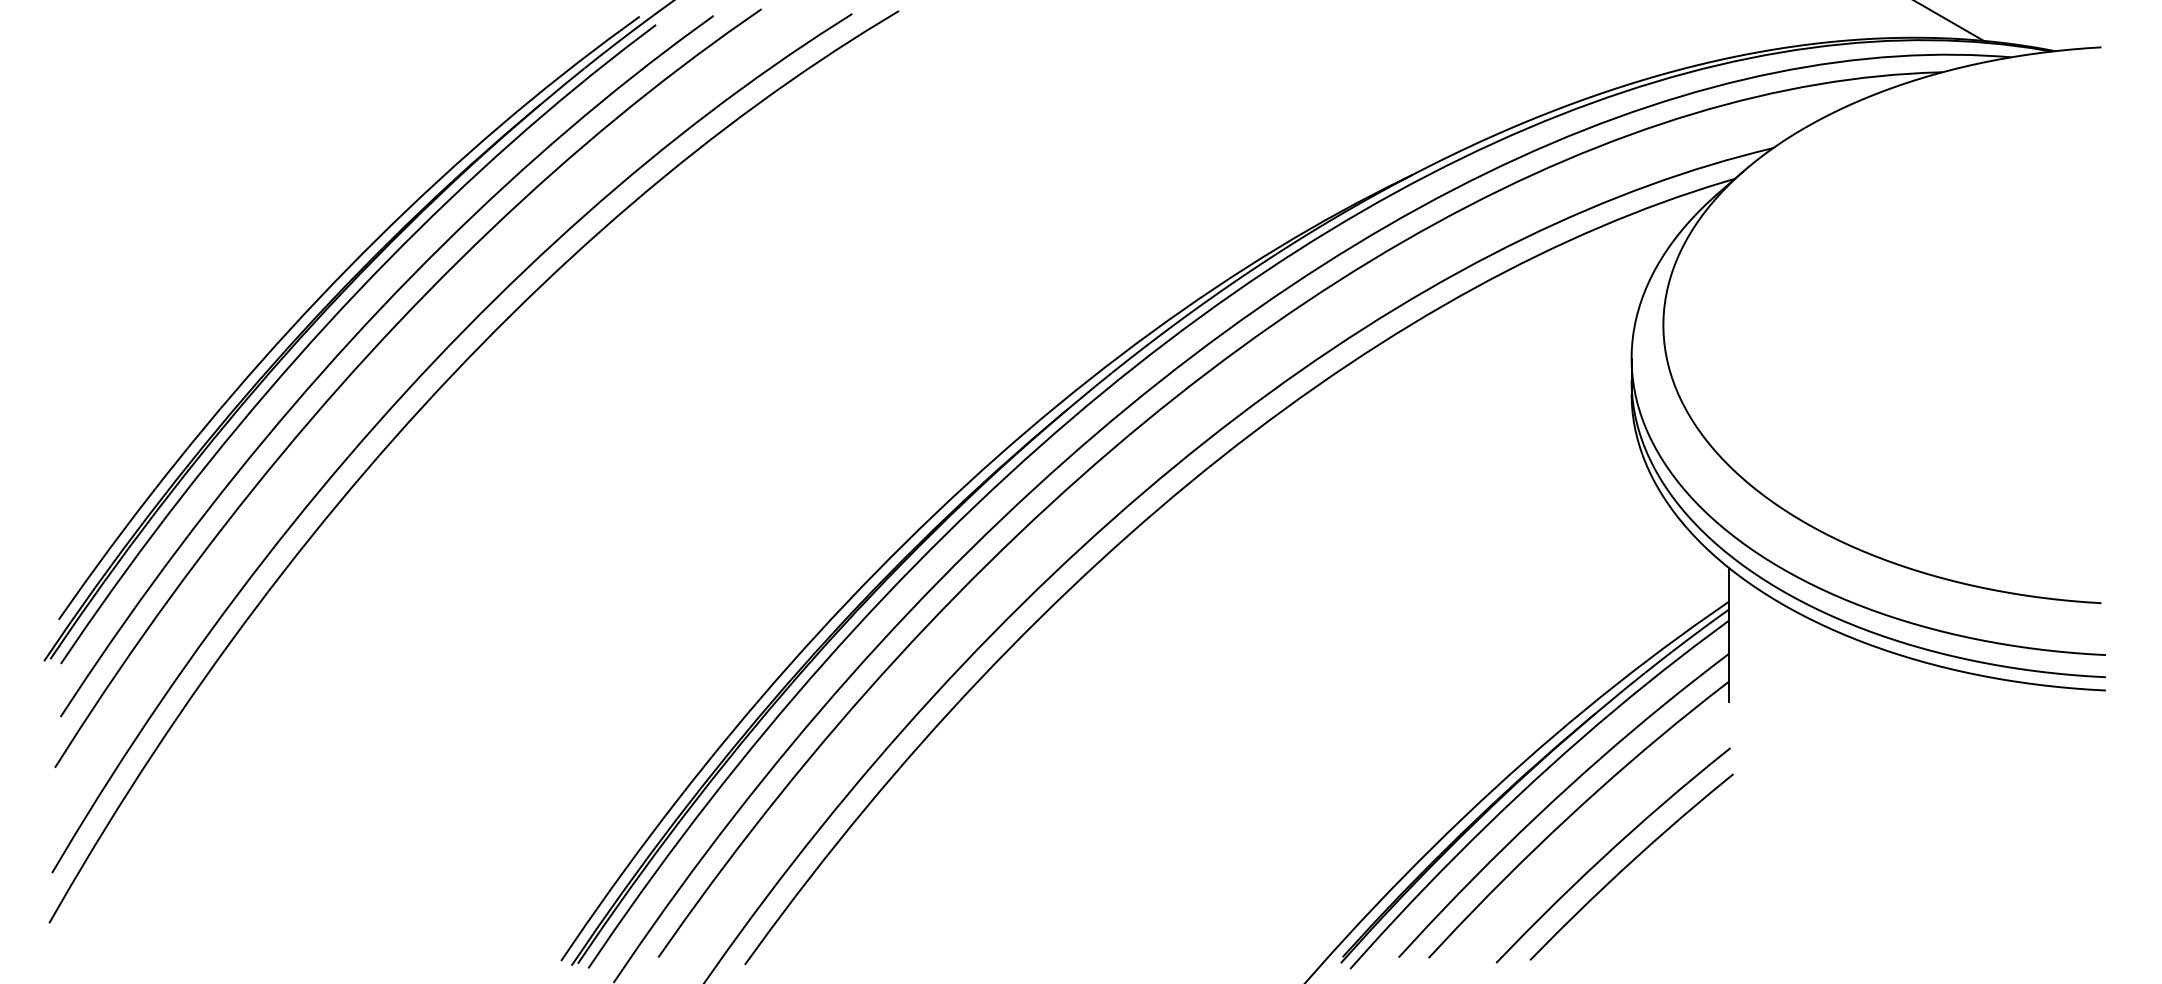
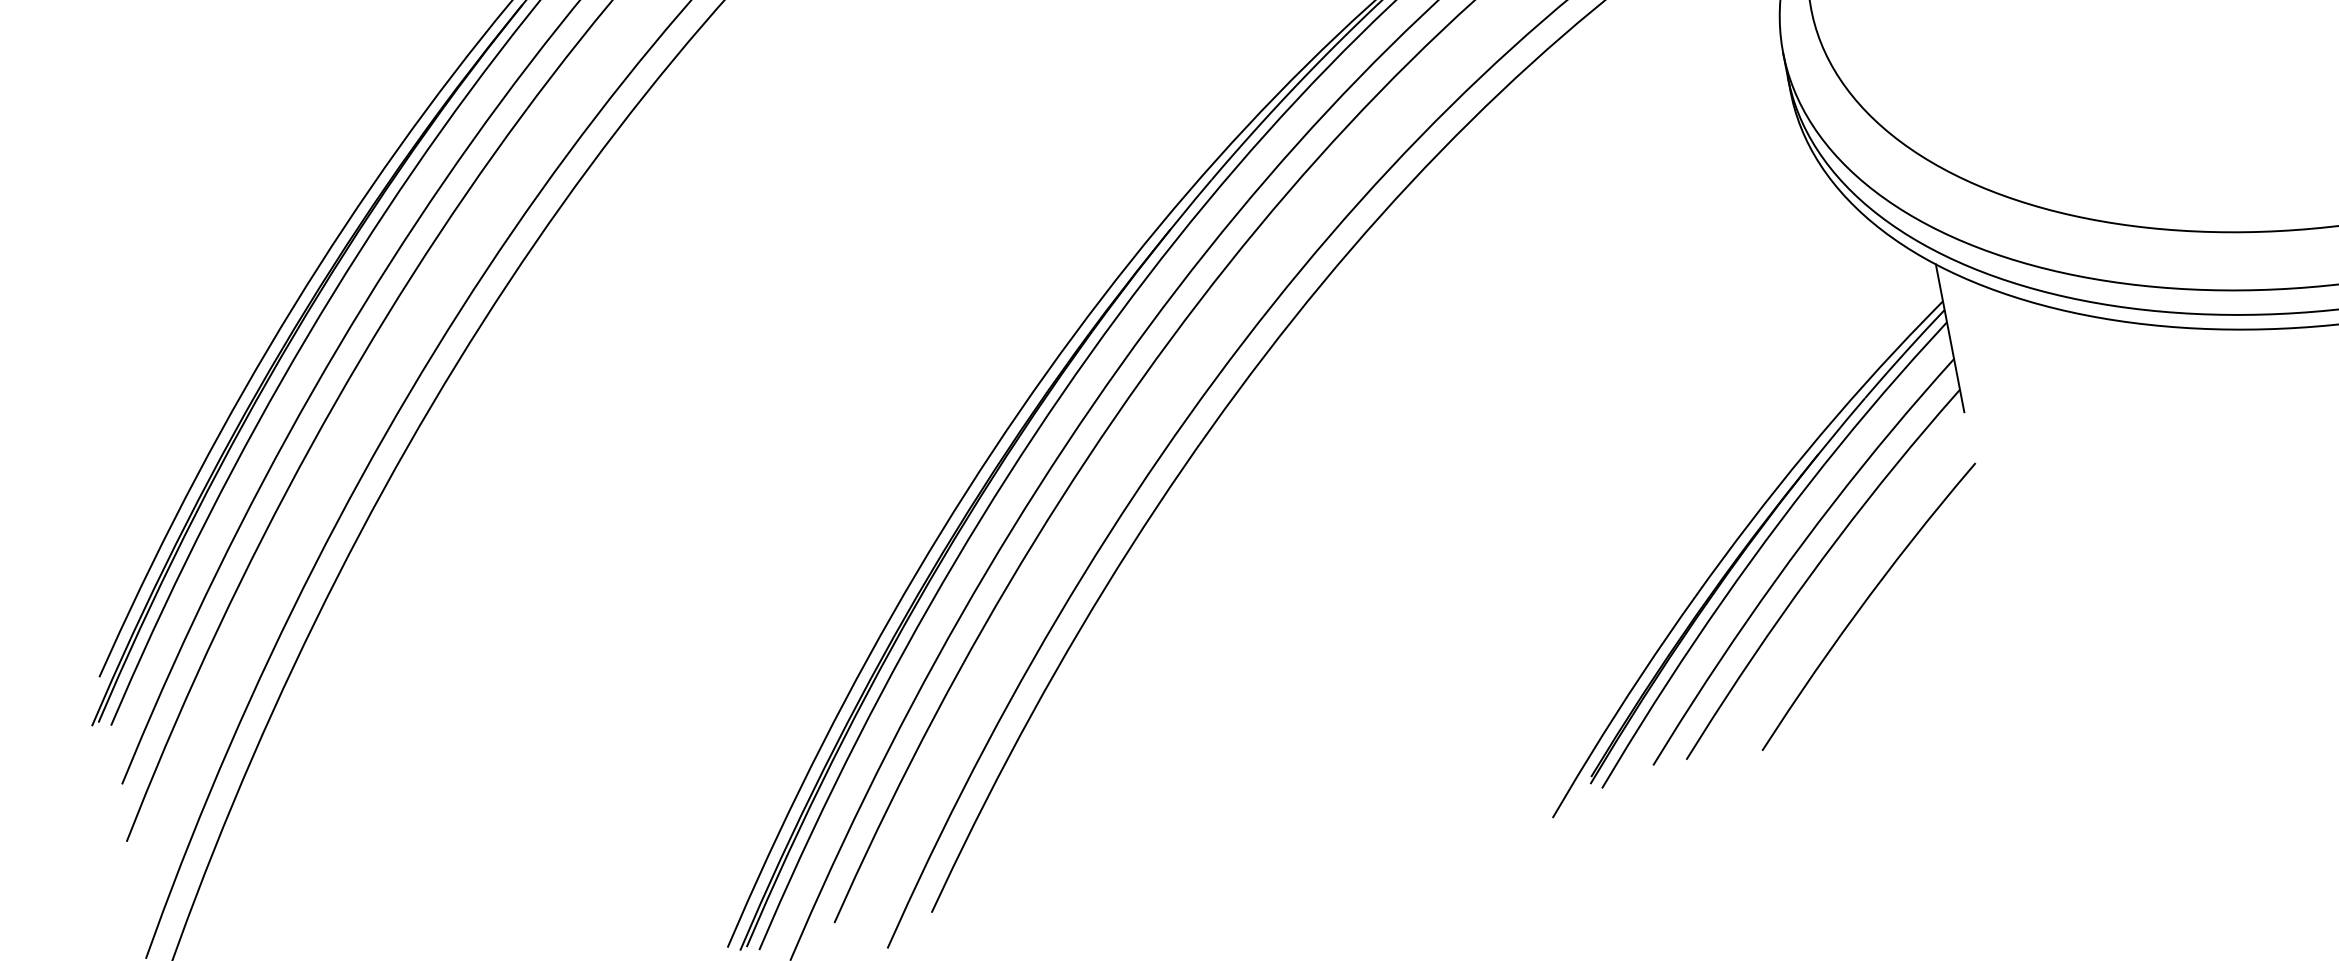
curve: (1630, 864) -> (1889, 613), removed

